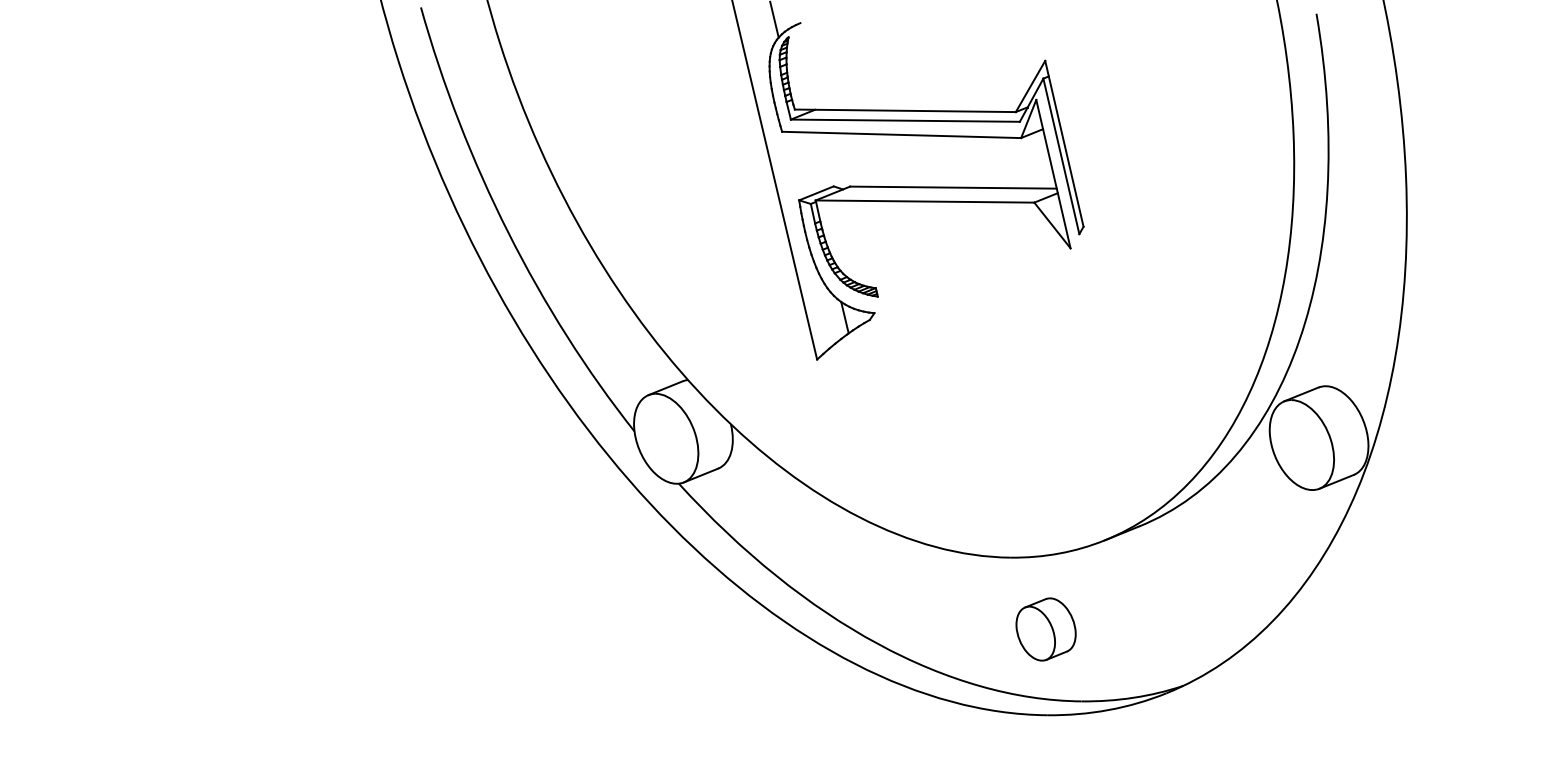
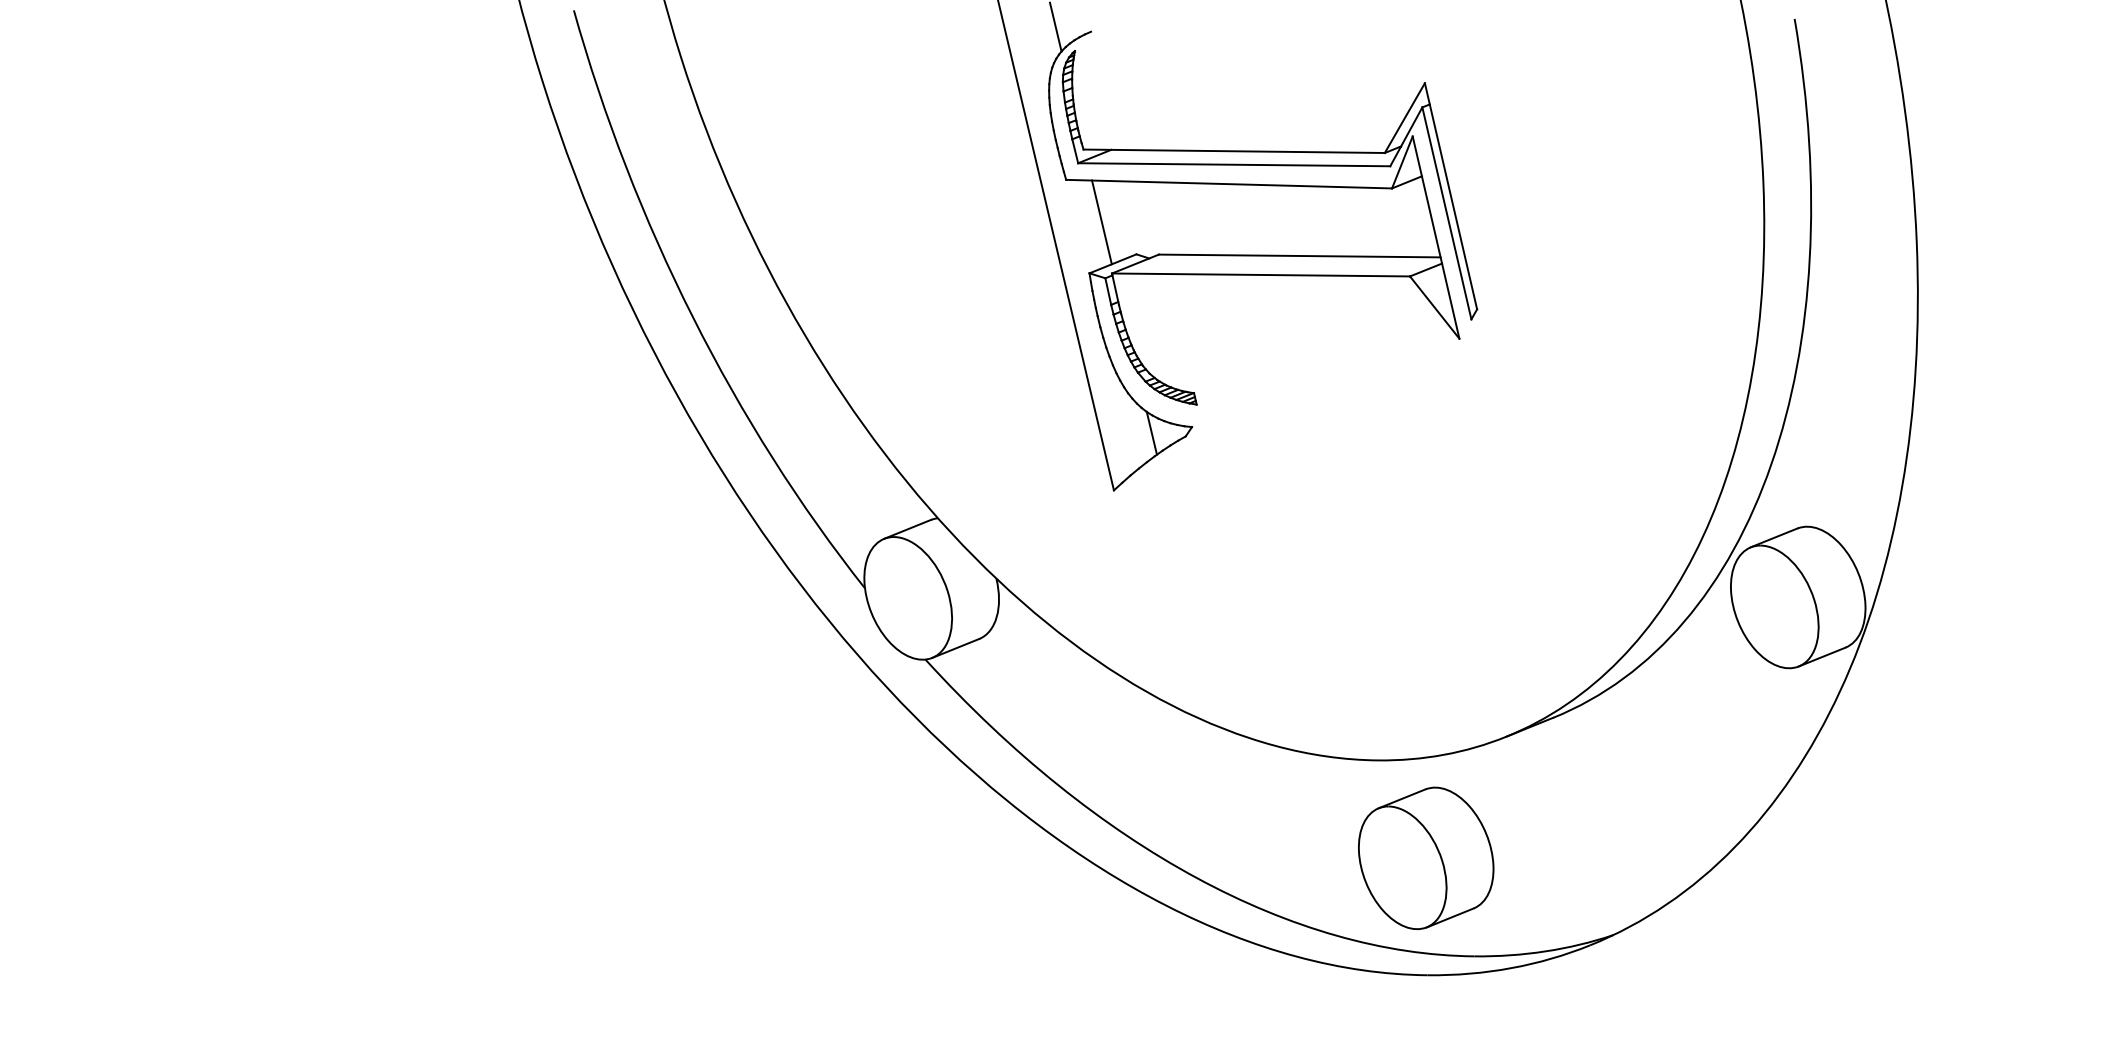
line: (808, 162) -> (1102, 221), added
part: (1045, 629) -> (1425, 858), size x1.67

